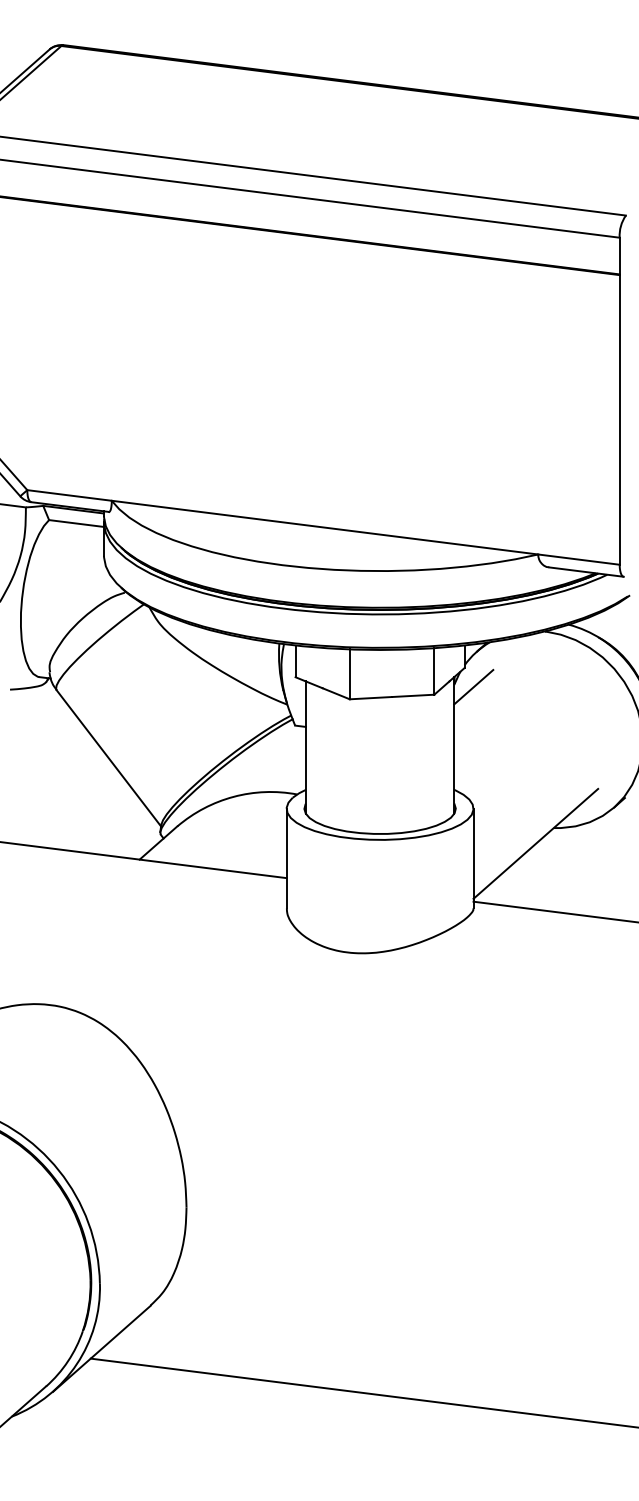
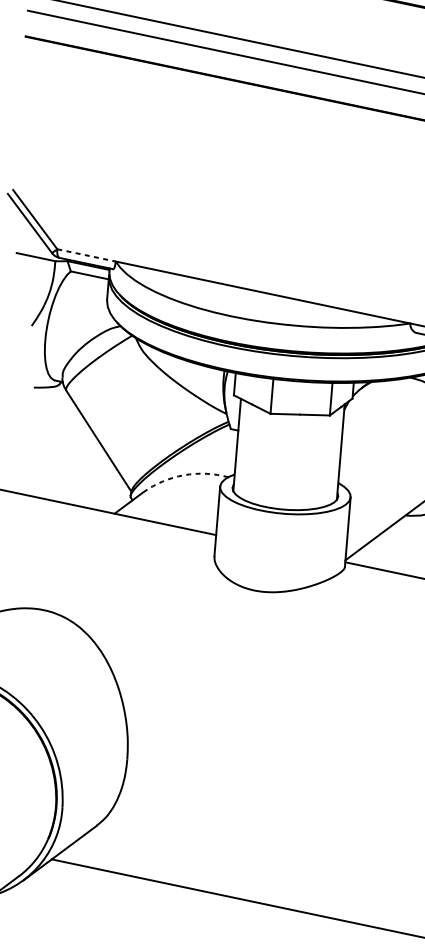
line: (69, 495) -> (86, 255), solid -> dashed
line: (473, 687) -> (357, 412), removed
arc: (233, 796) -> (183, 475), solid -> dashed

